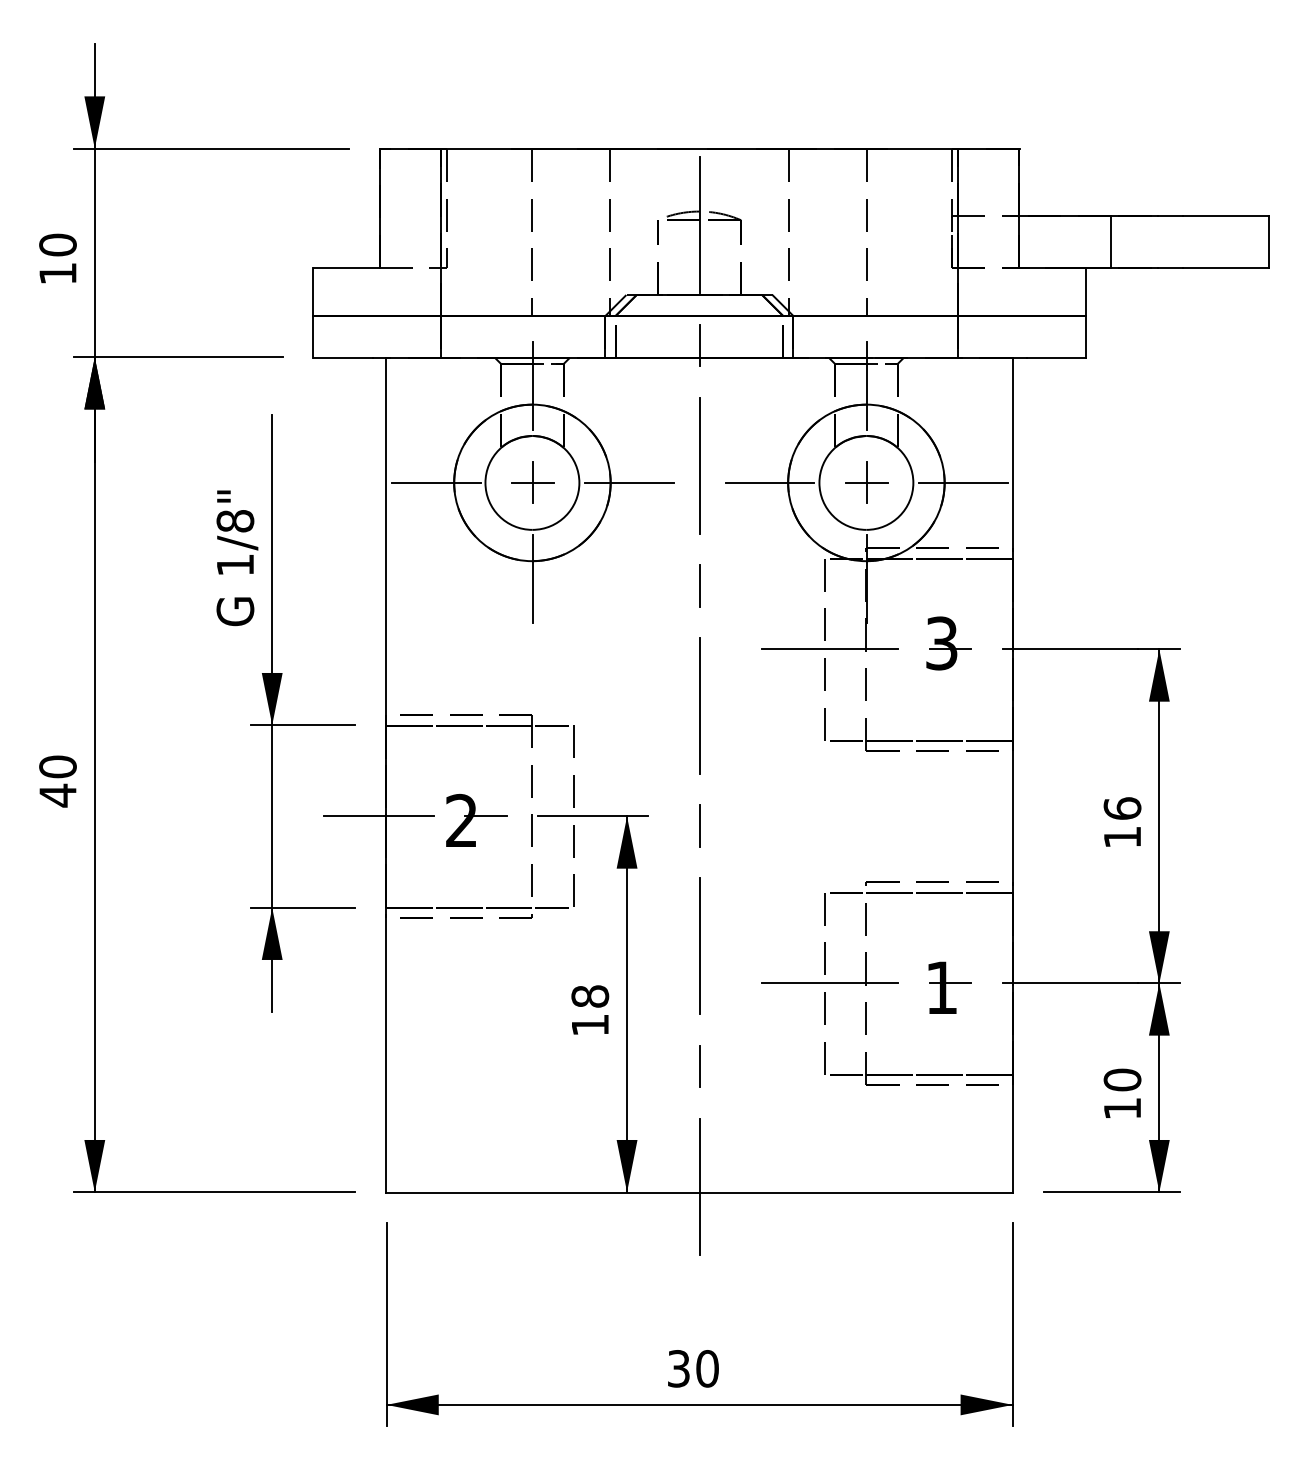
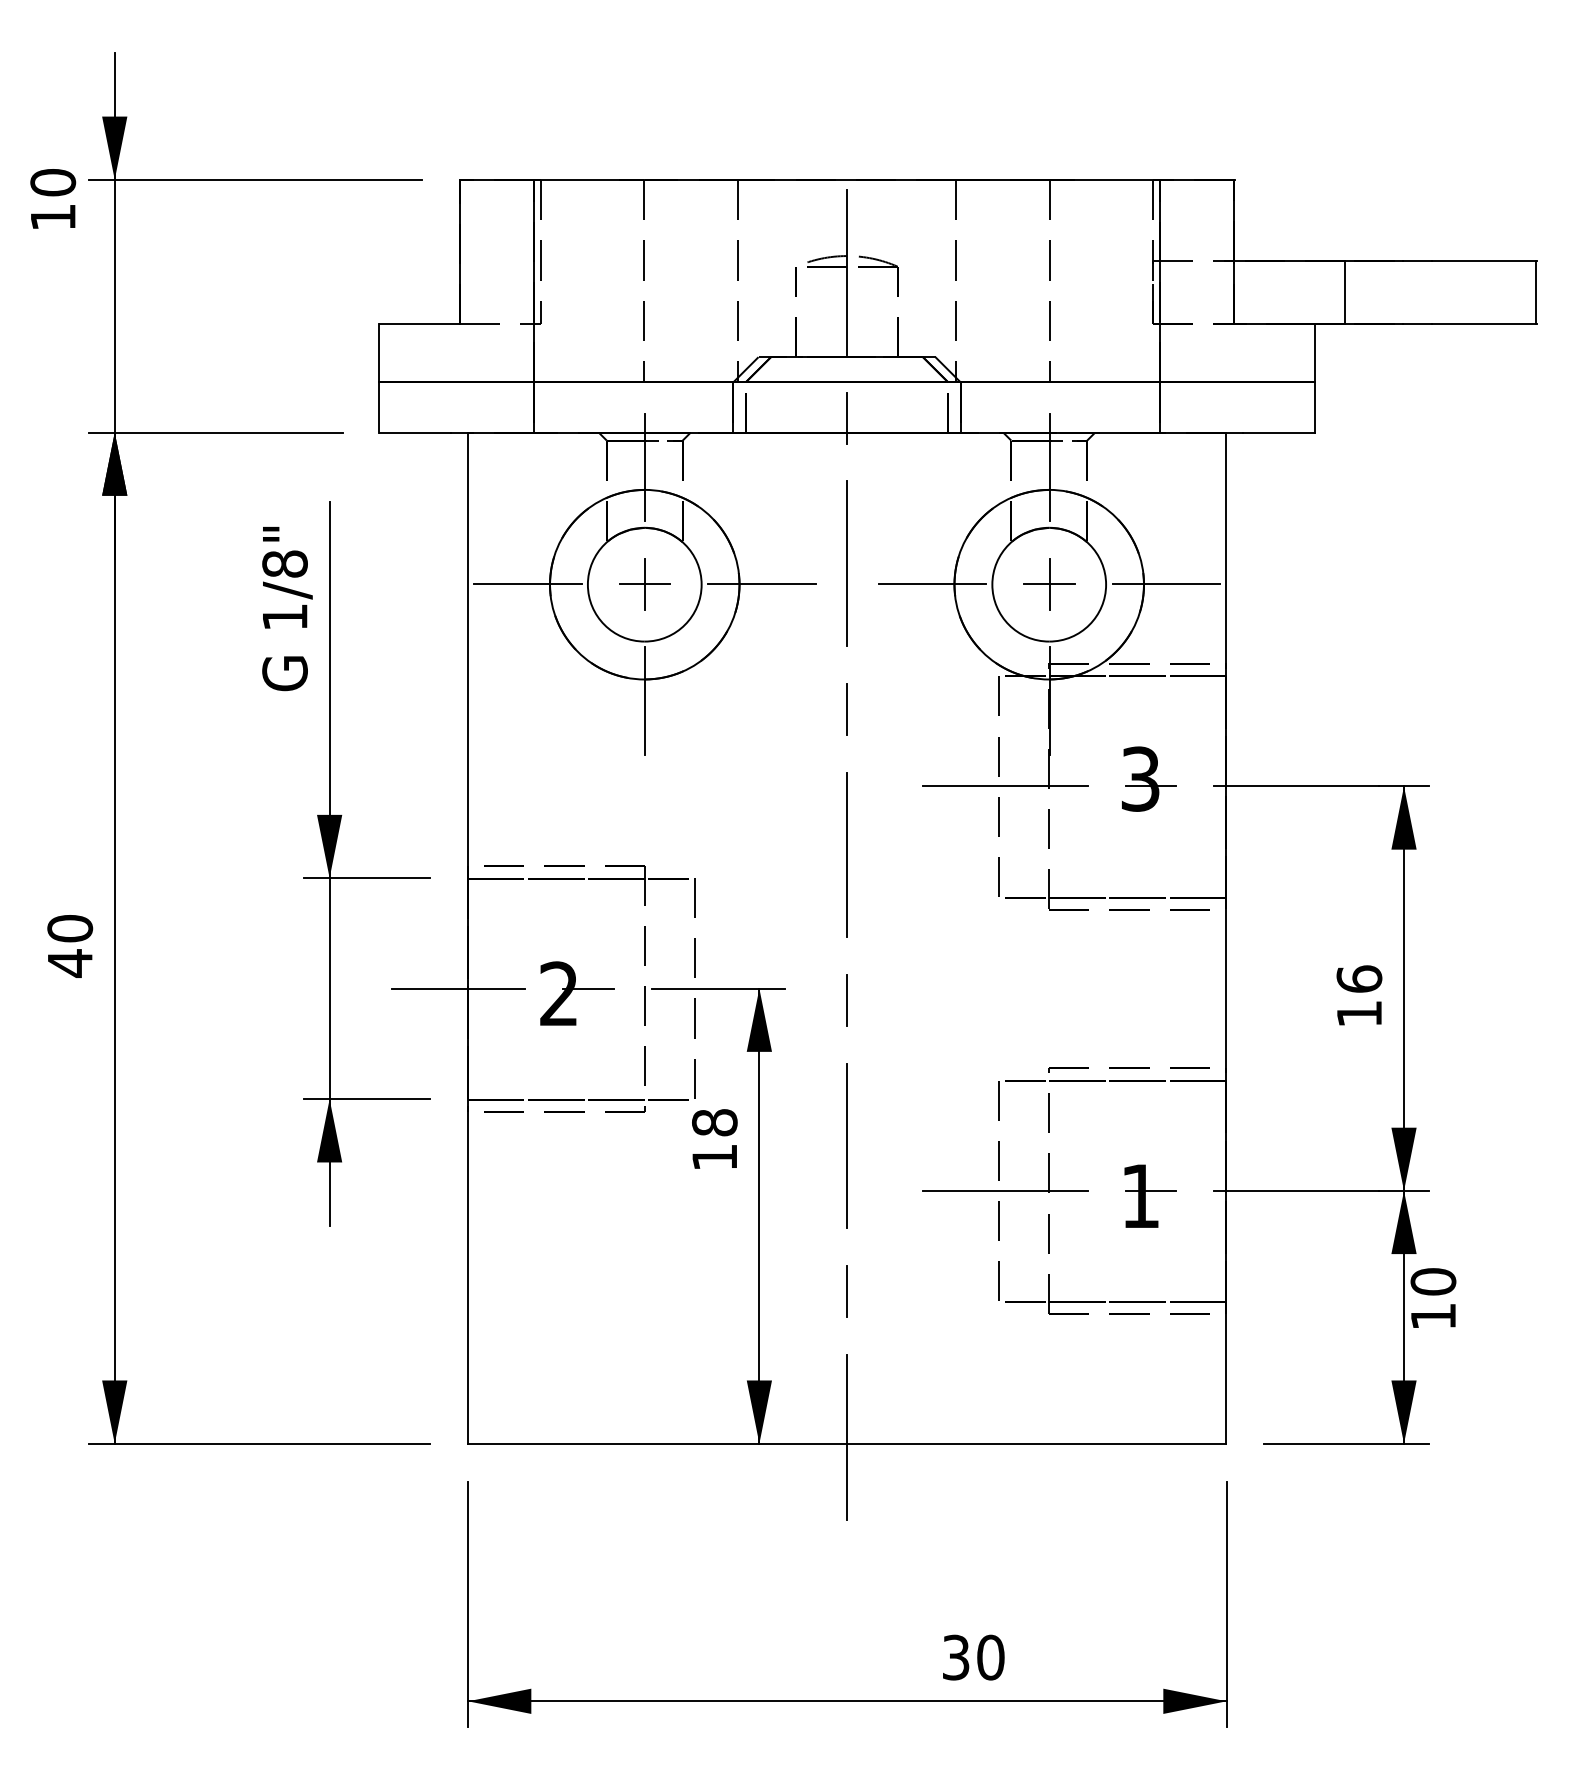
text: (58, 258) -> (53, 198), moved
text: (237, 558) -> (287, 609), moved
text: (590, 1009) -> (714, 1138), moved
text: (1122, 1092) -> (1433, 1297), moved
text: (693, 1368) -> (973, 1657), moved

